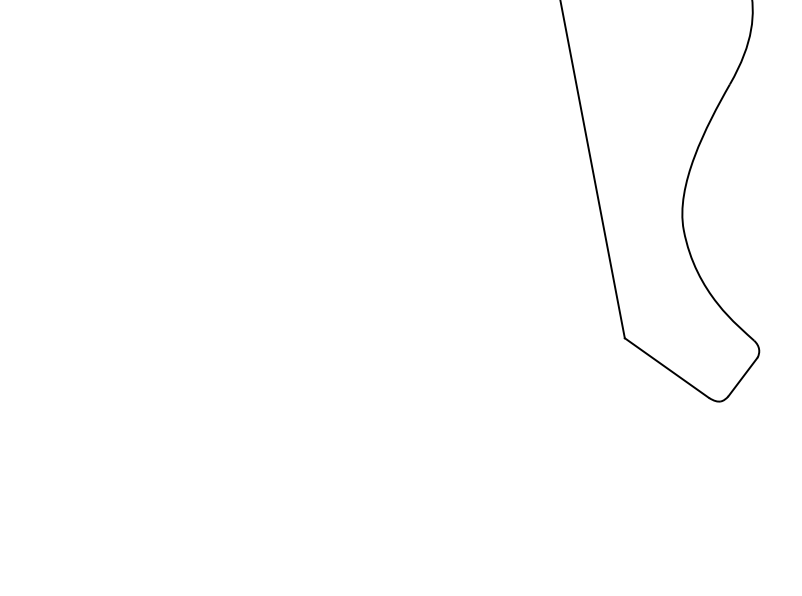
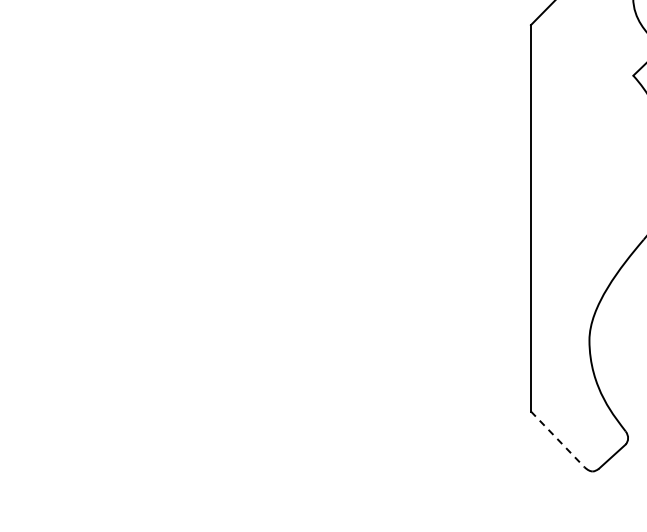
line: (666, 368) -> (557, 439), solid -> dashed

